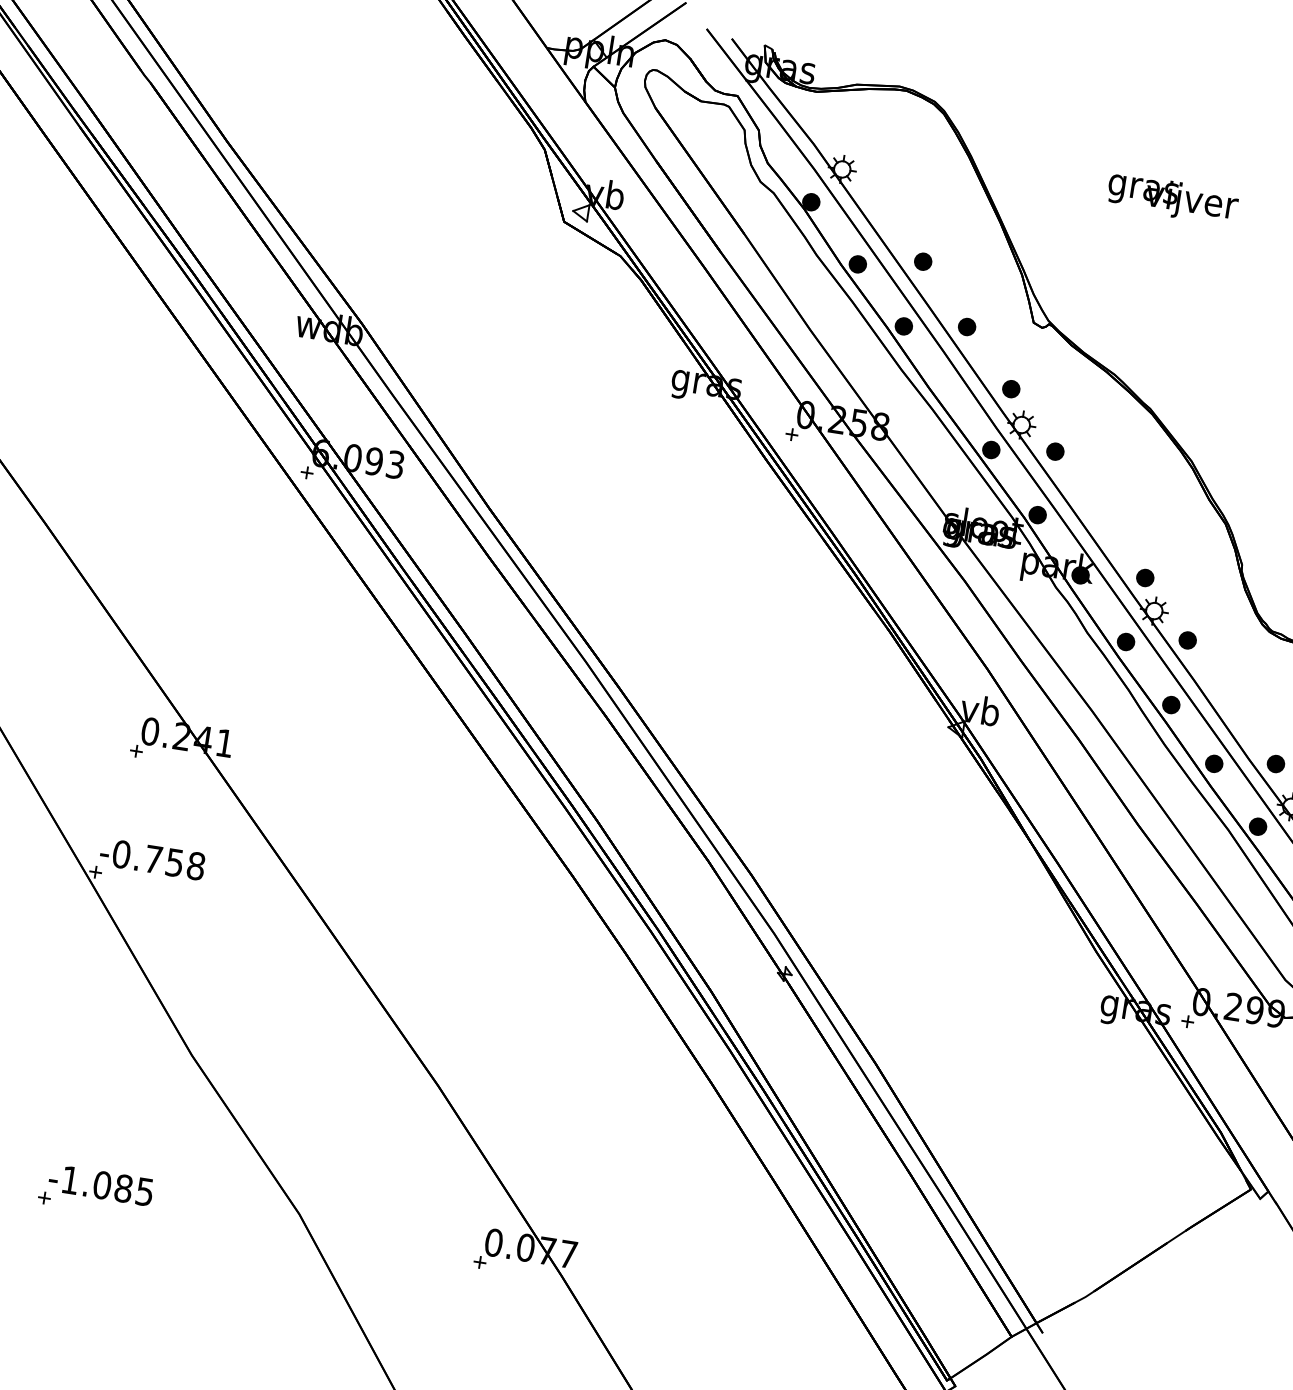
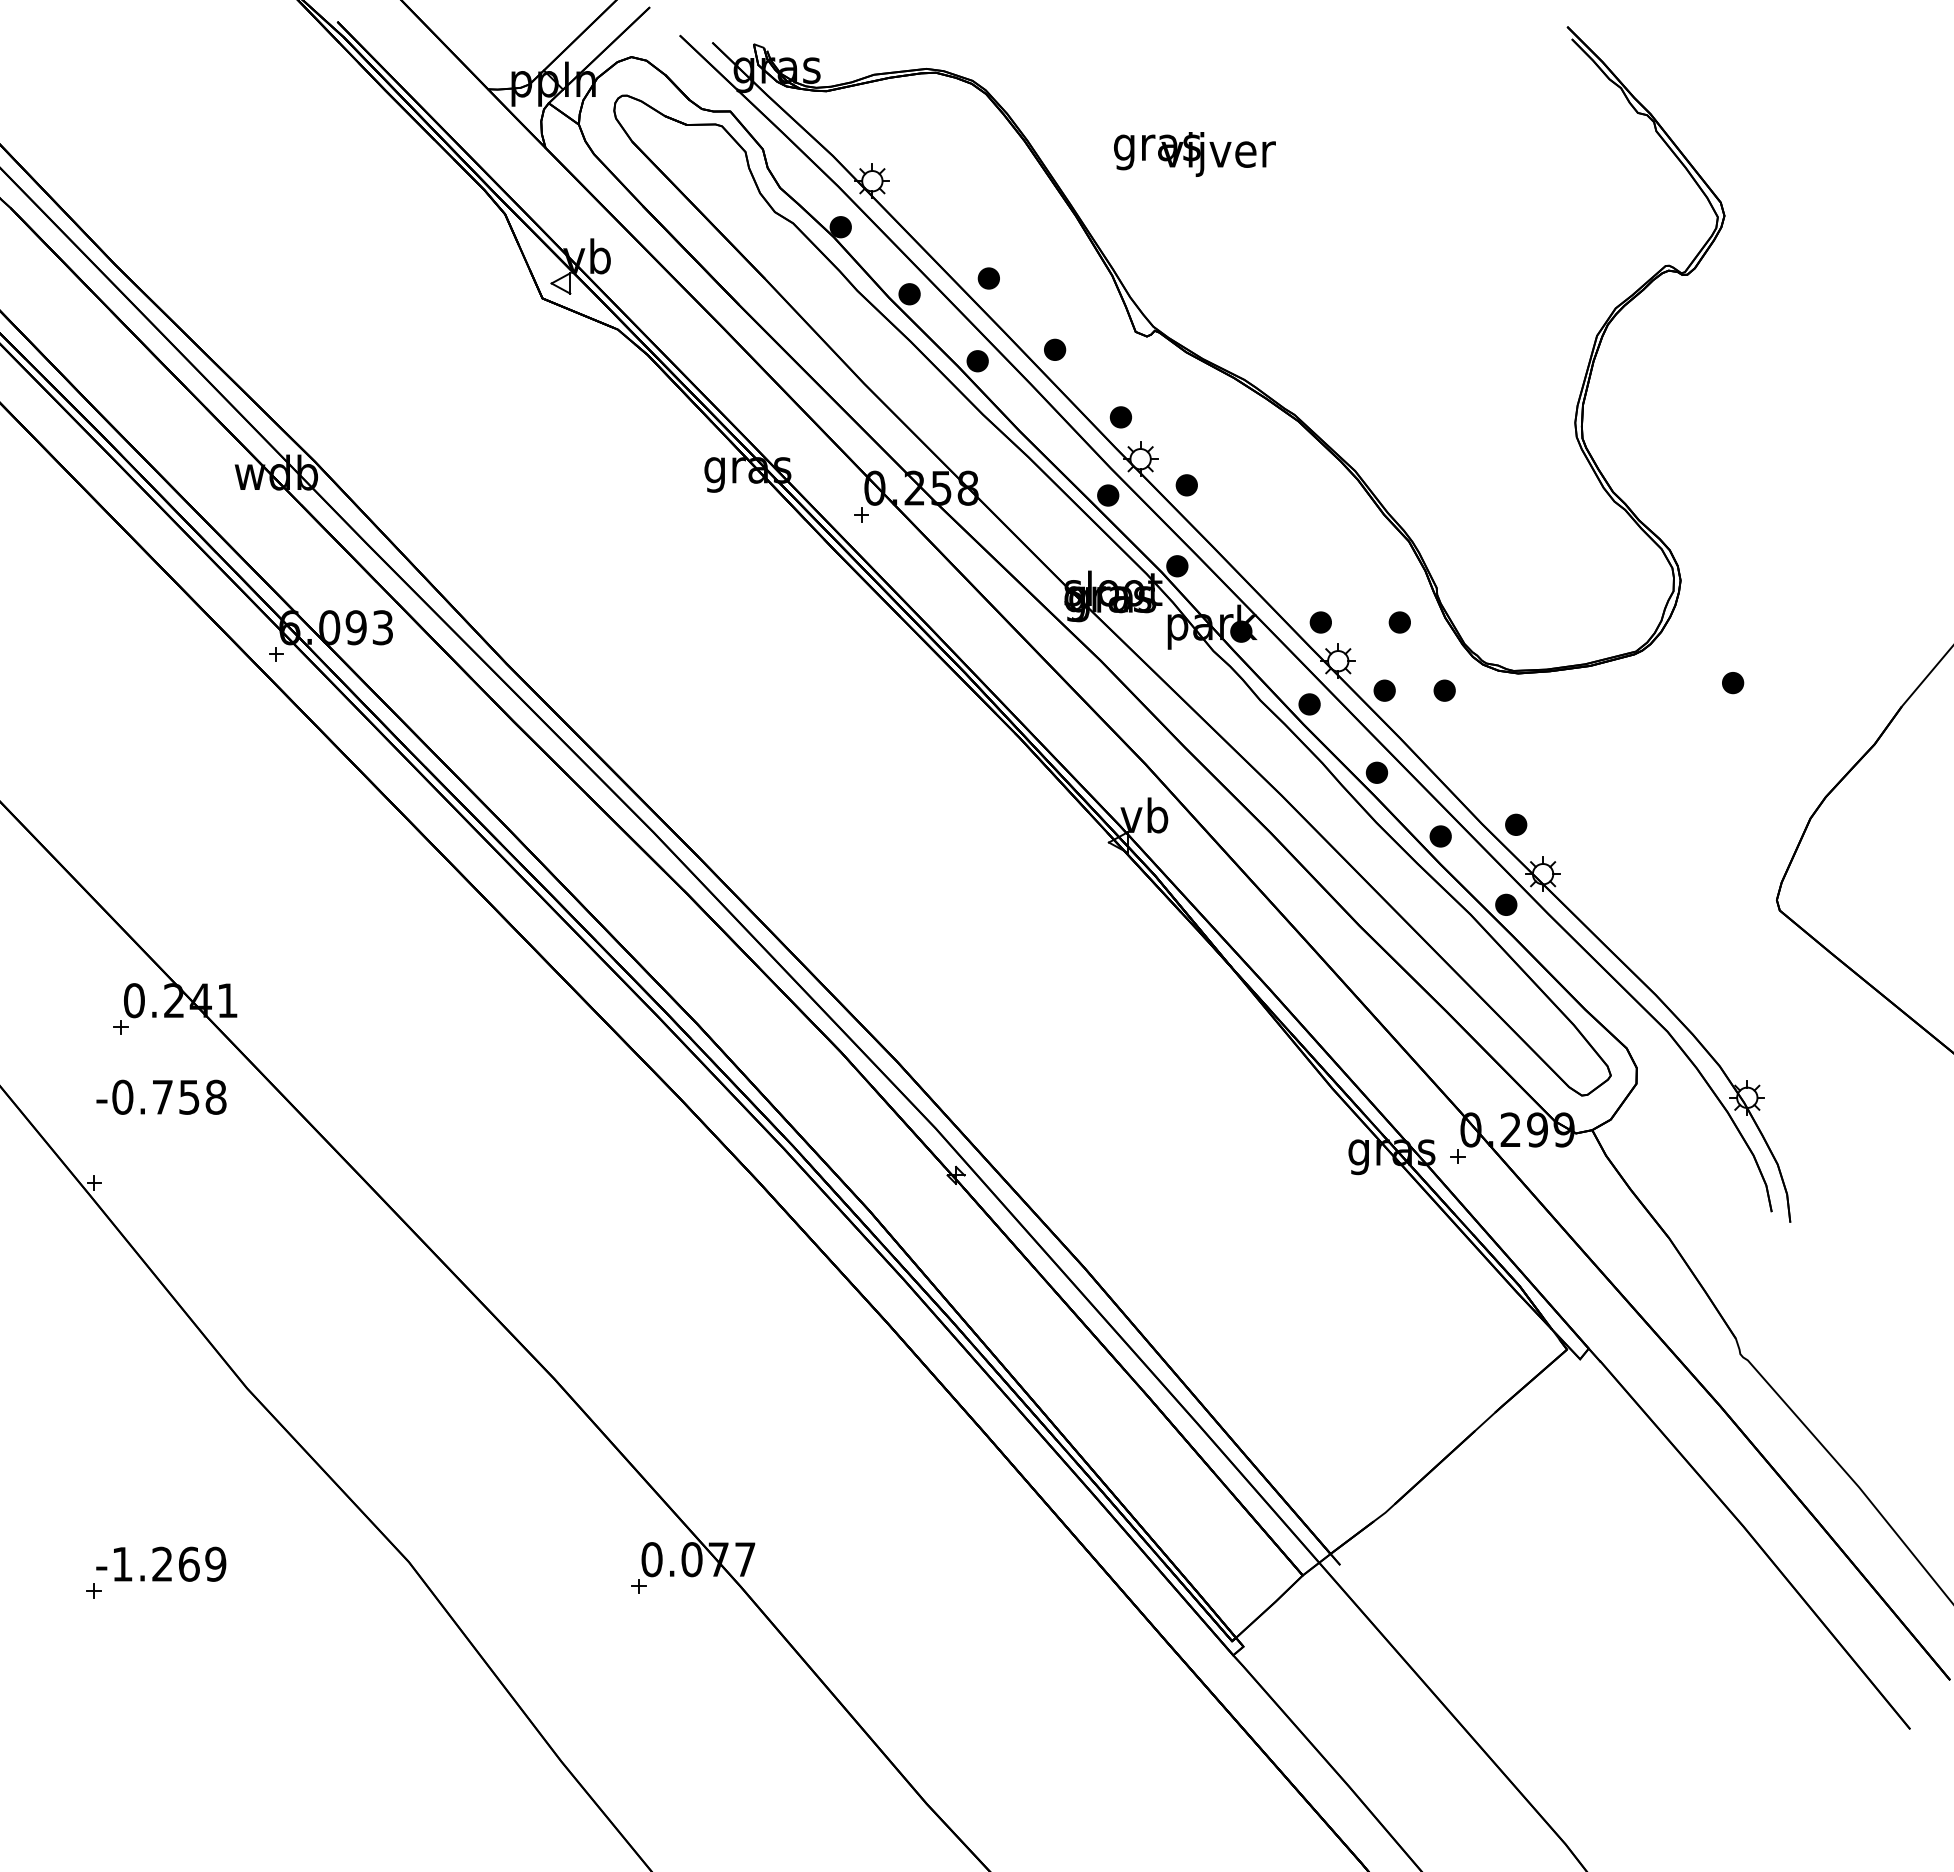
text: (1172, 199) -> (1194, 154), moved
part: (1208, 587) -> (1399, 622), added
part: (1235, 647) -> (1444, 690), added
text: (152, 858) -> (161, 1096), moved
text: (124, 1188) -> (189, 1563), -1.085 -> -1.269

